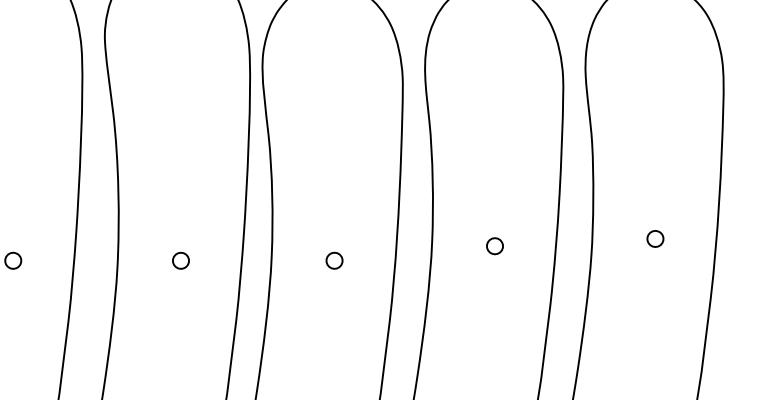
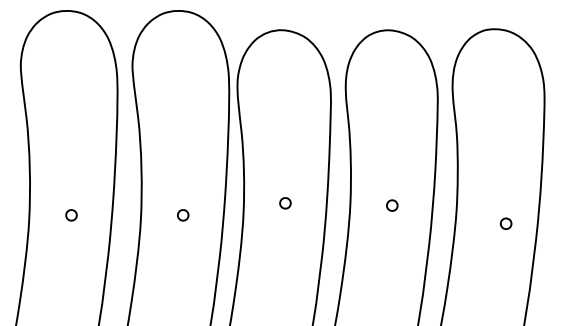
part: (655, 238) -> (506, 223), moved
part: (334, 261) -> (285, 203), moved

